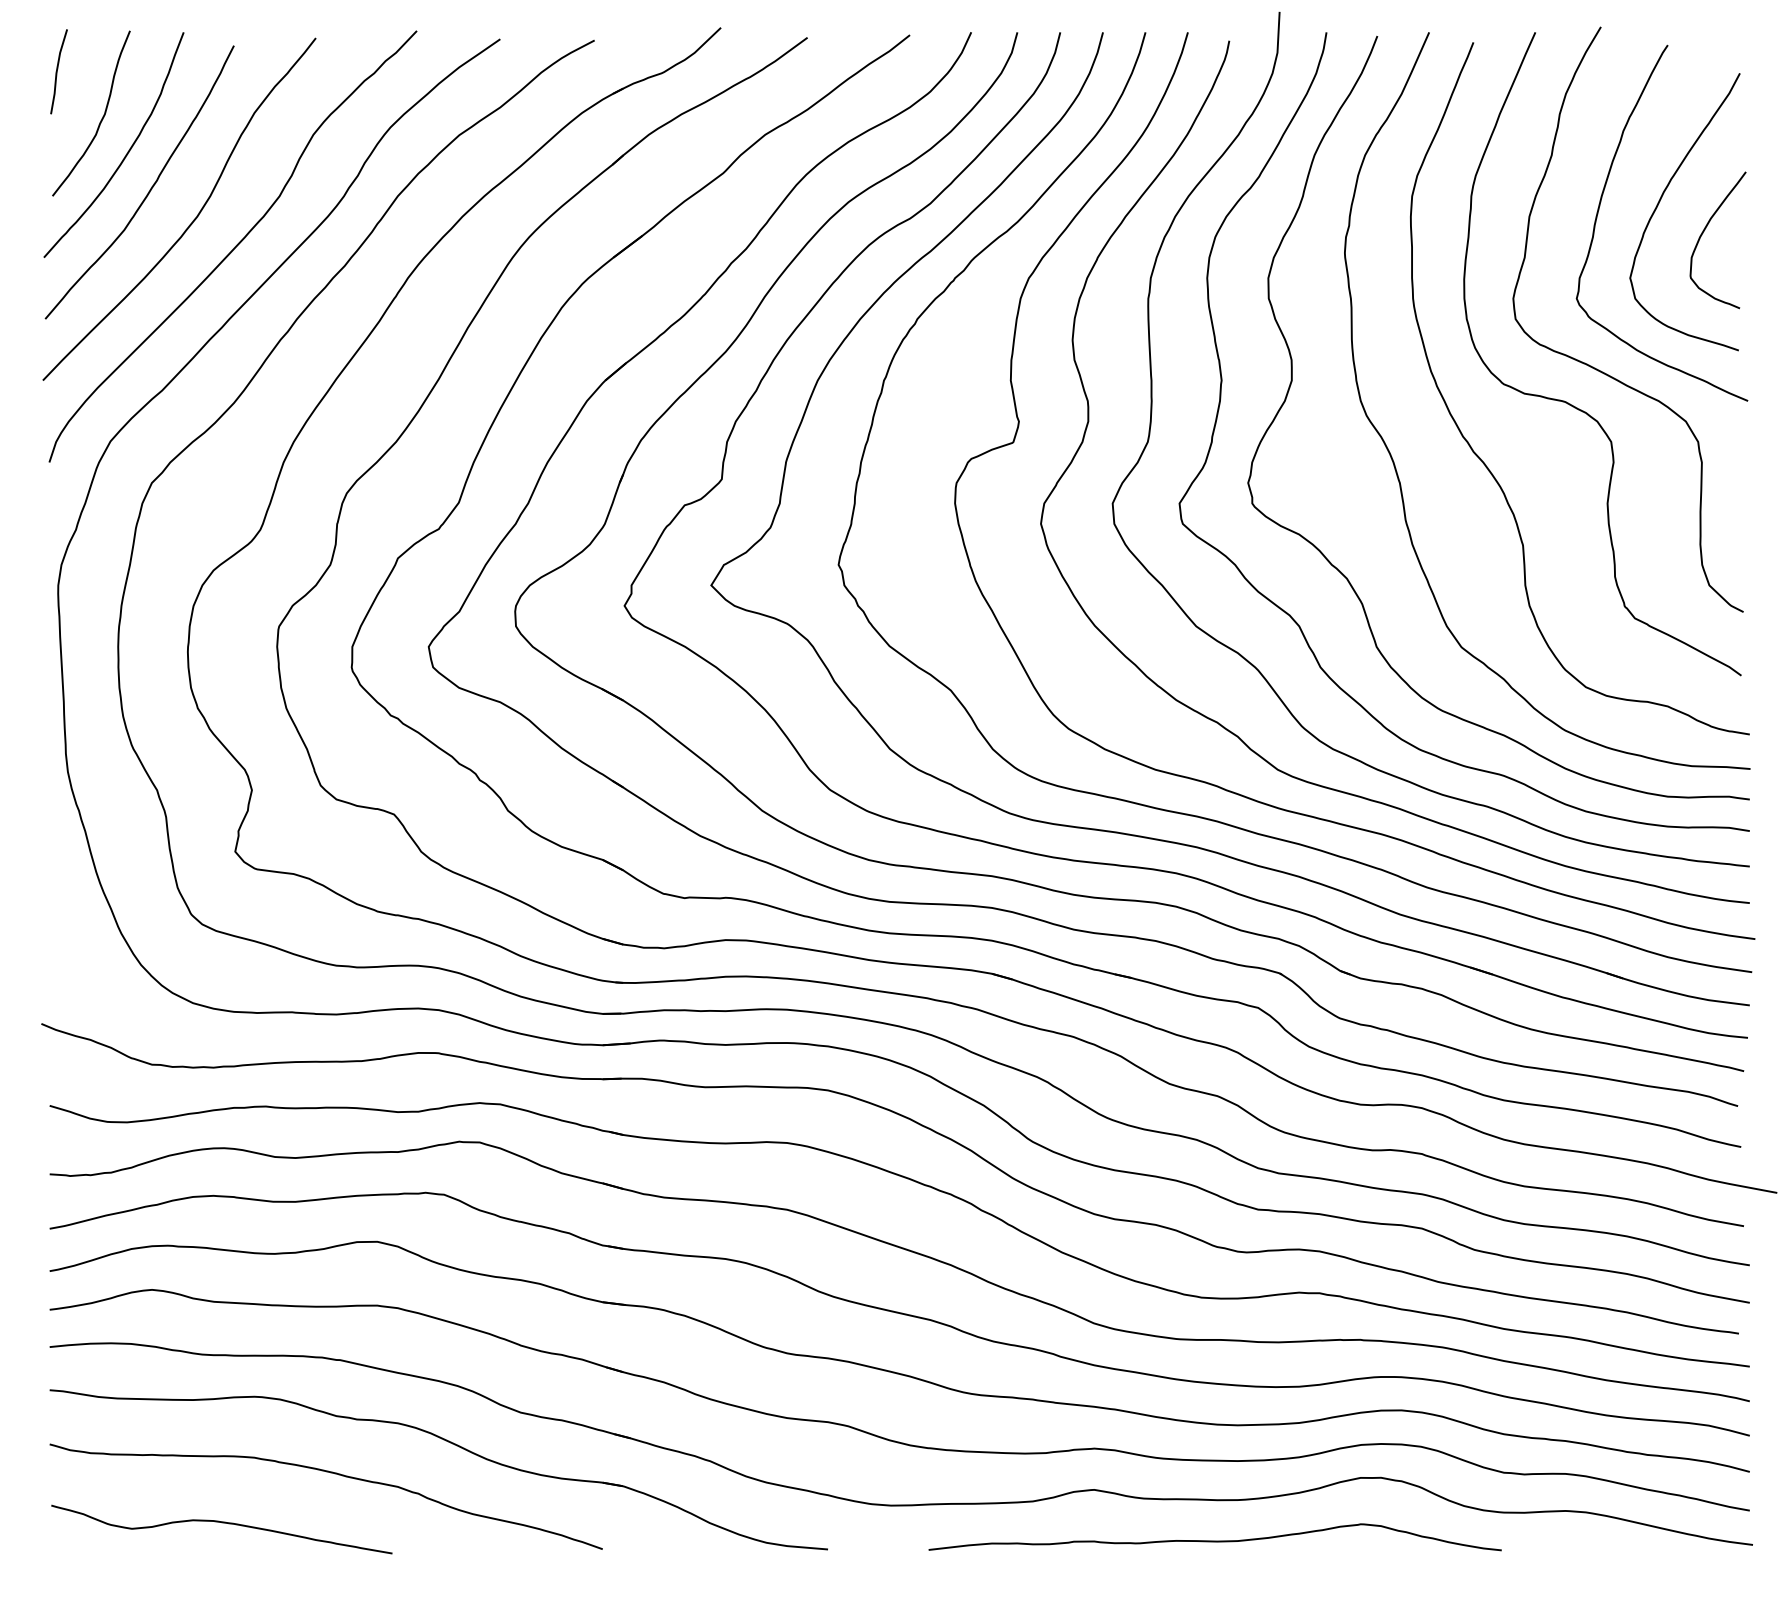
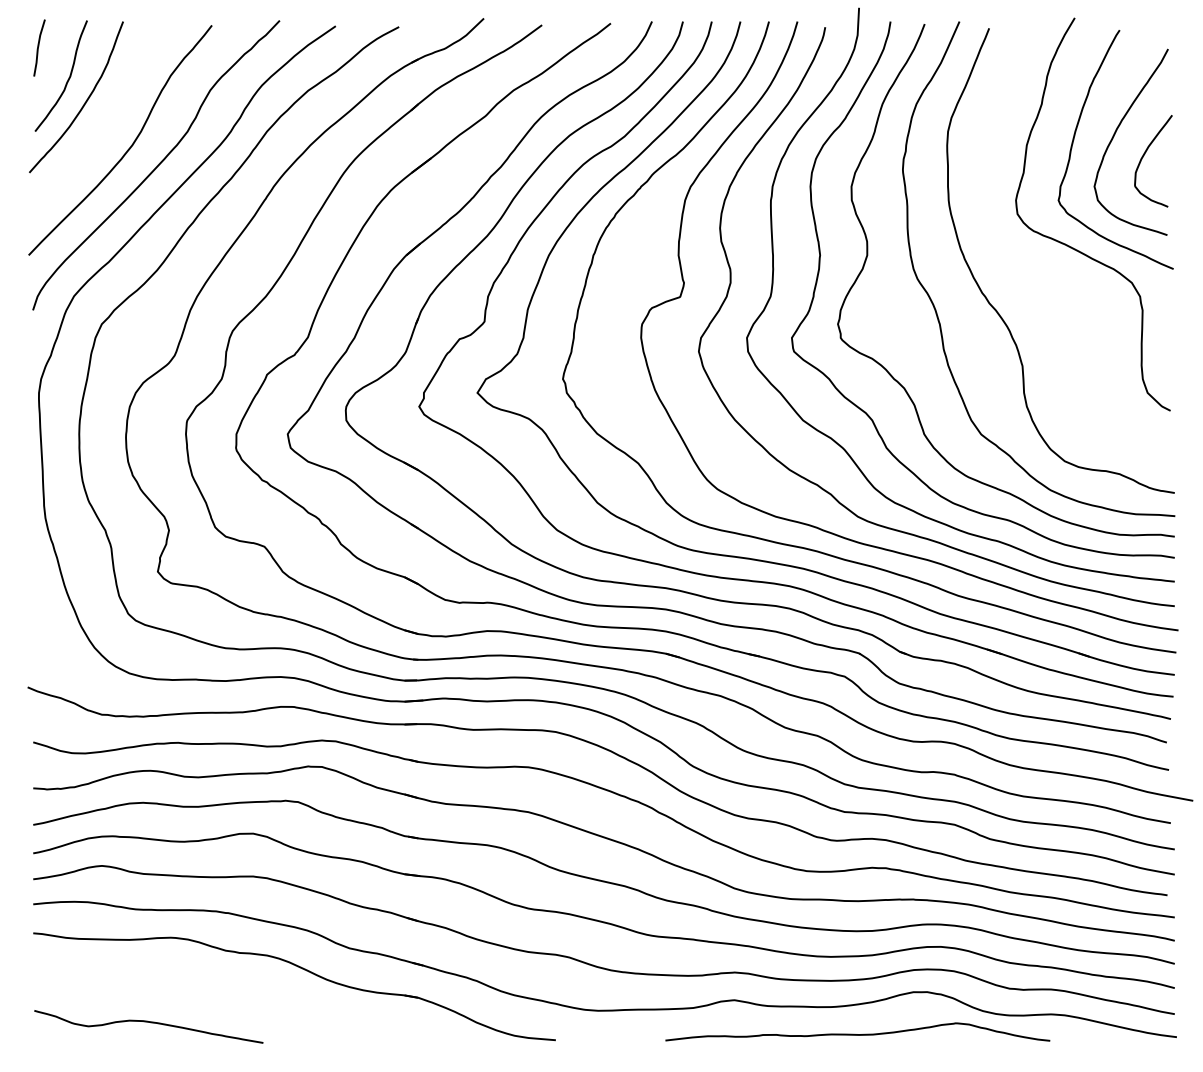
curve: (148, 190) -> (99, 127), removed
curve: (1576, 406) -> (1058, 272), removed
curve: (330, 1473) -> (221, 989), removed
curve: (1214, 1540) -> (857, 1034), moved

